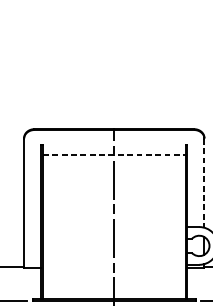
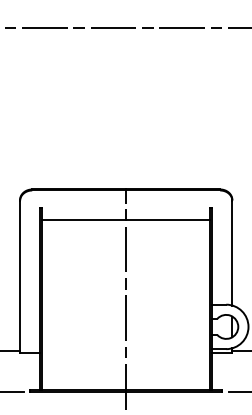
line: (114, 154) -> (126, 219), dashed -> solid
line: (204, 183) -> (232, 253), dashed -> solid

